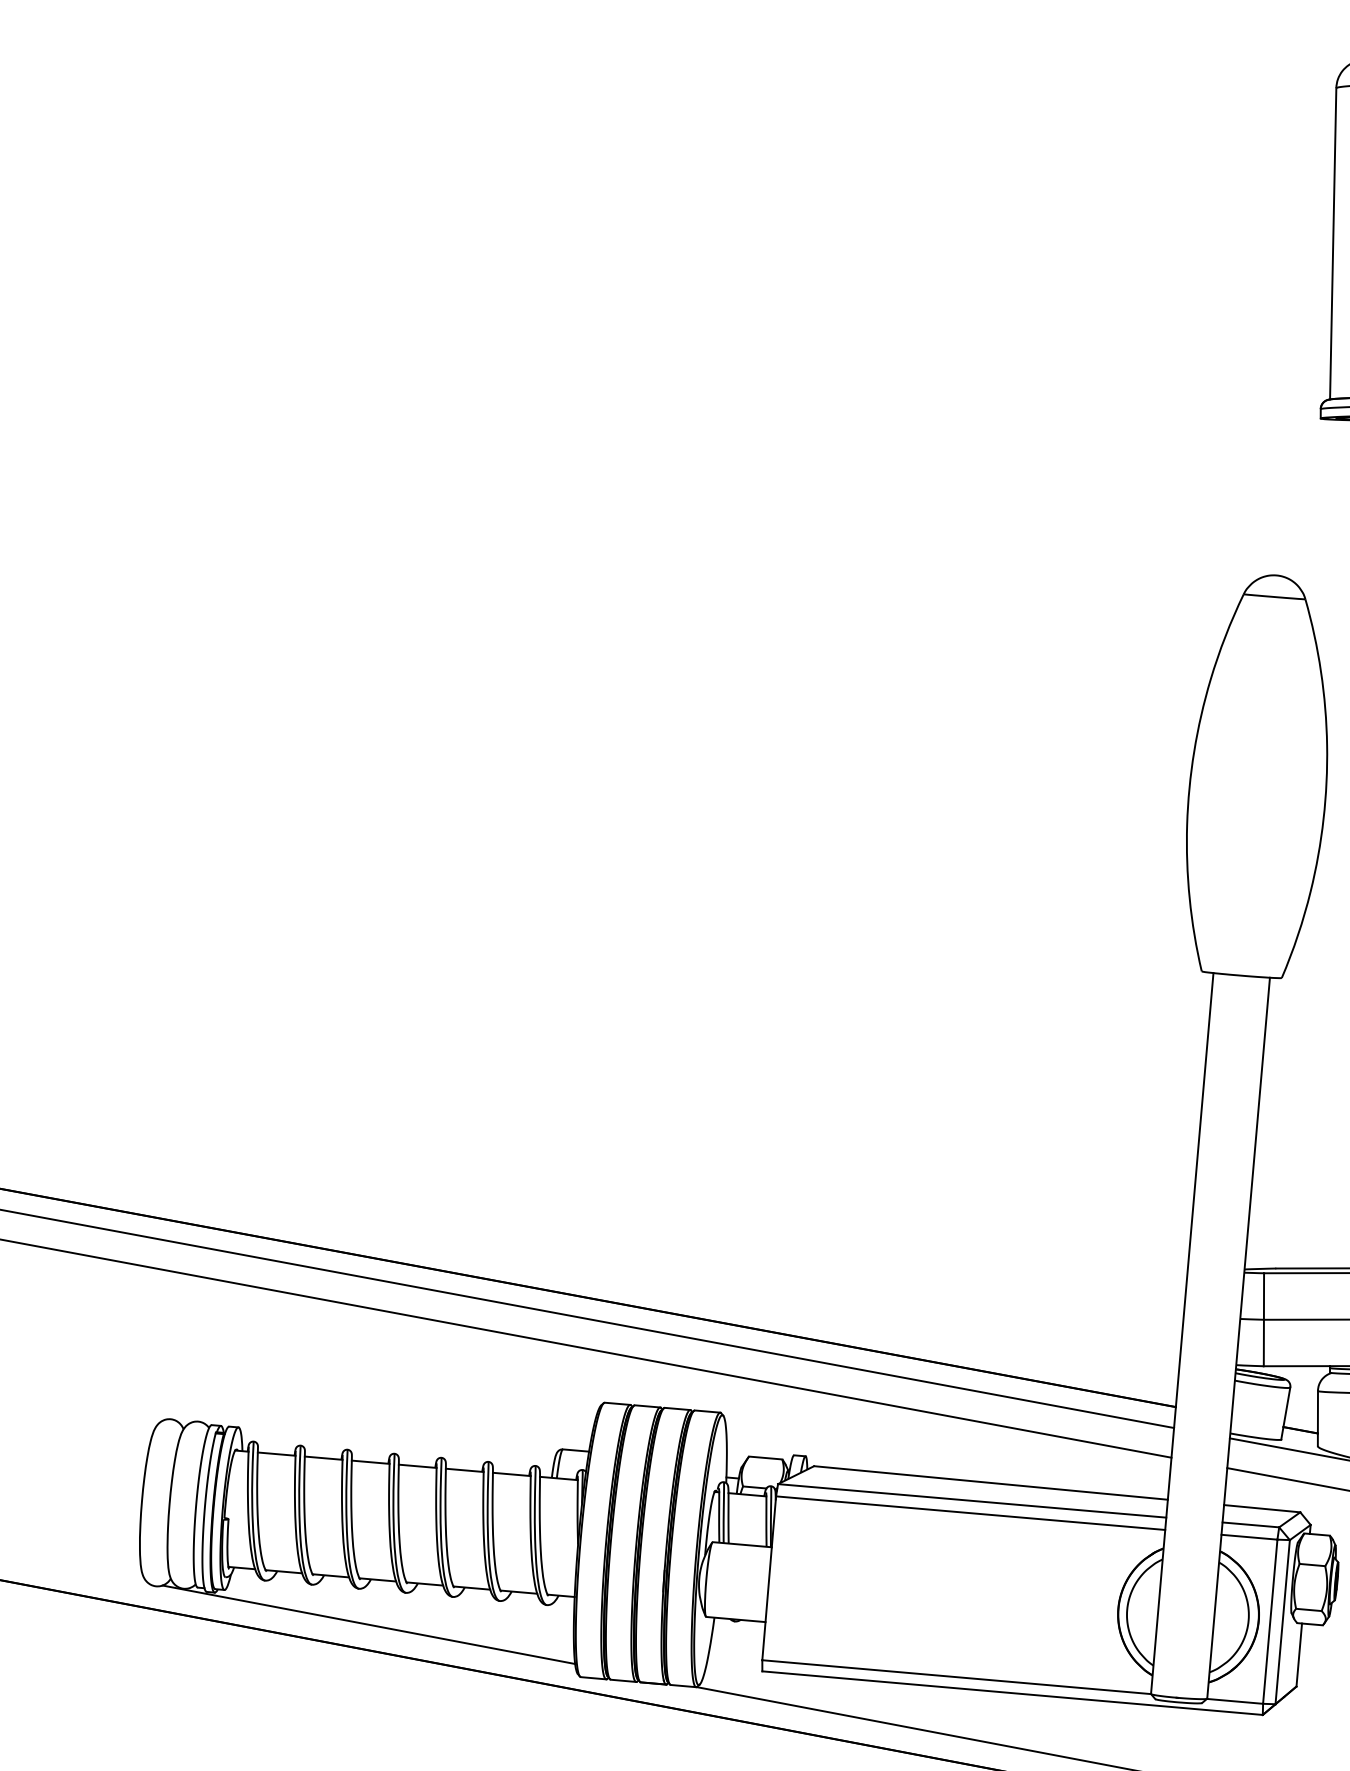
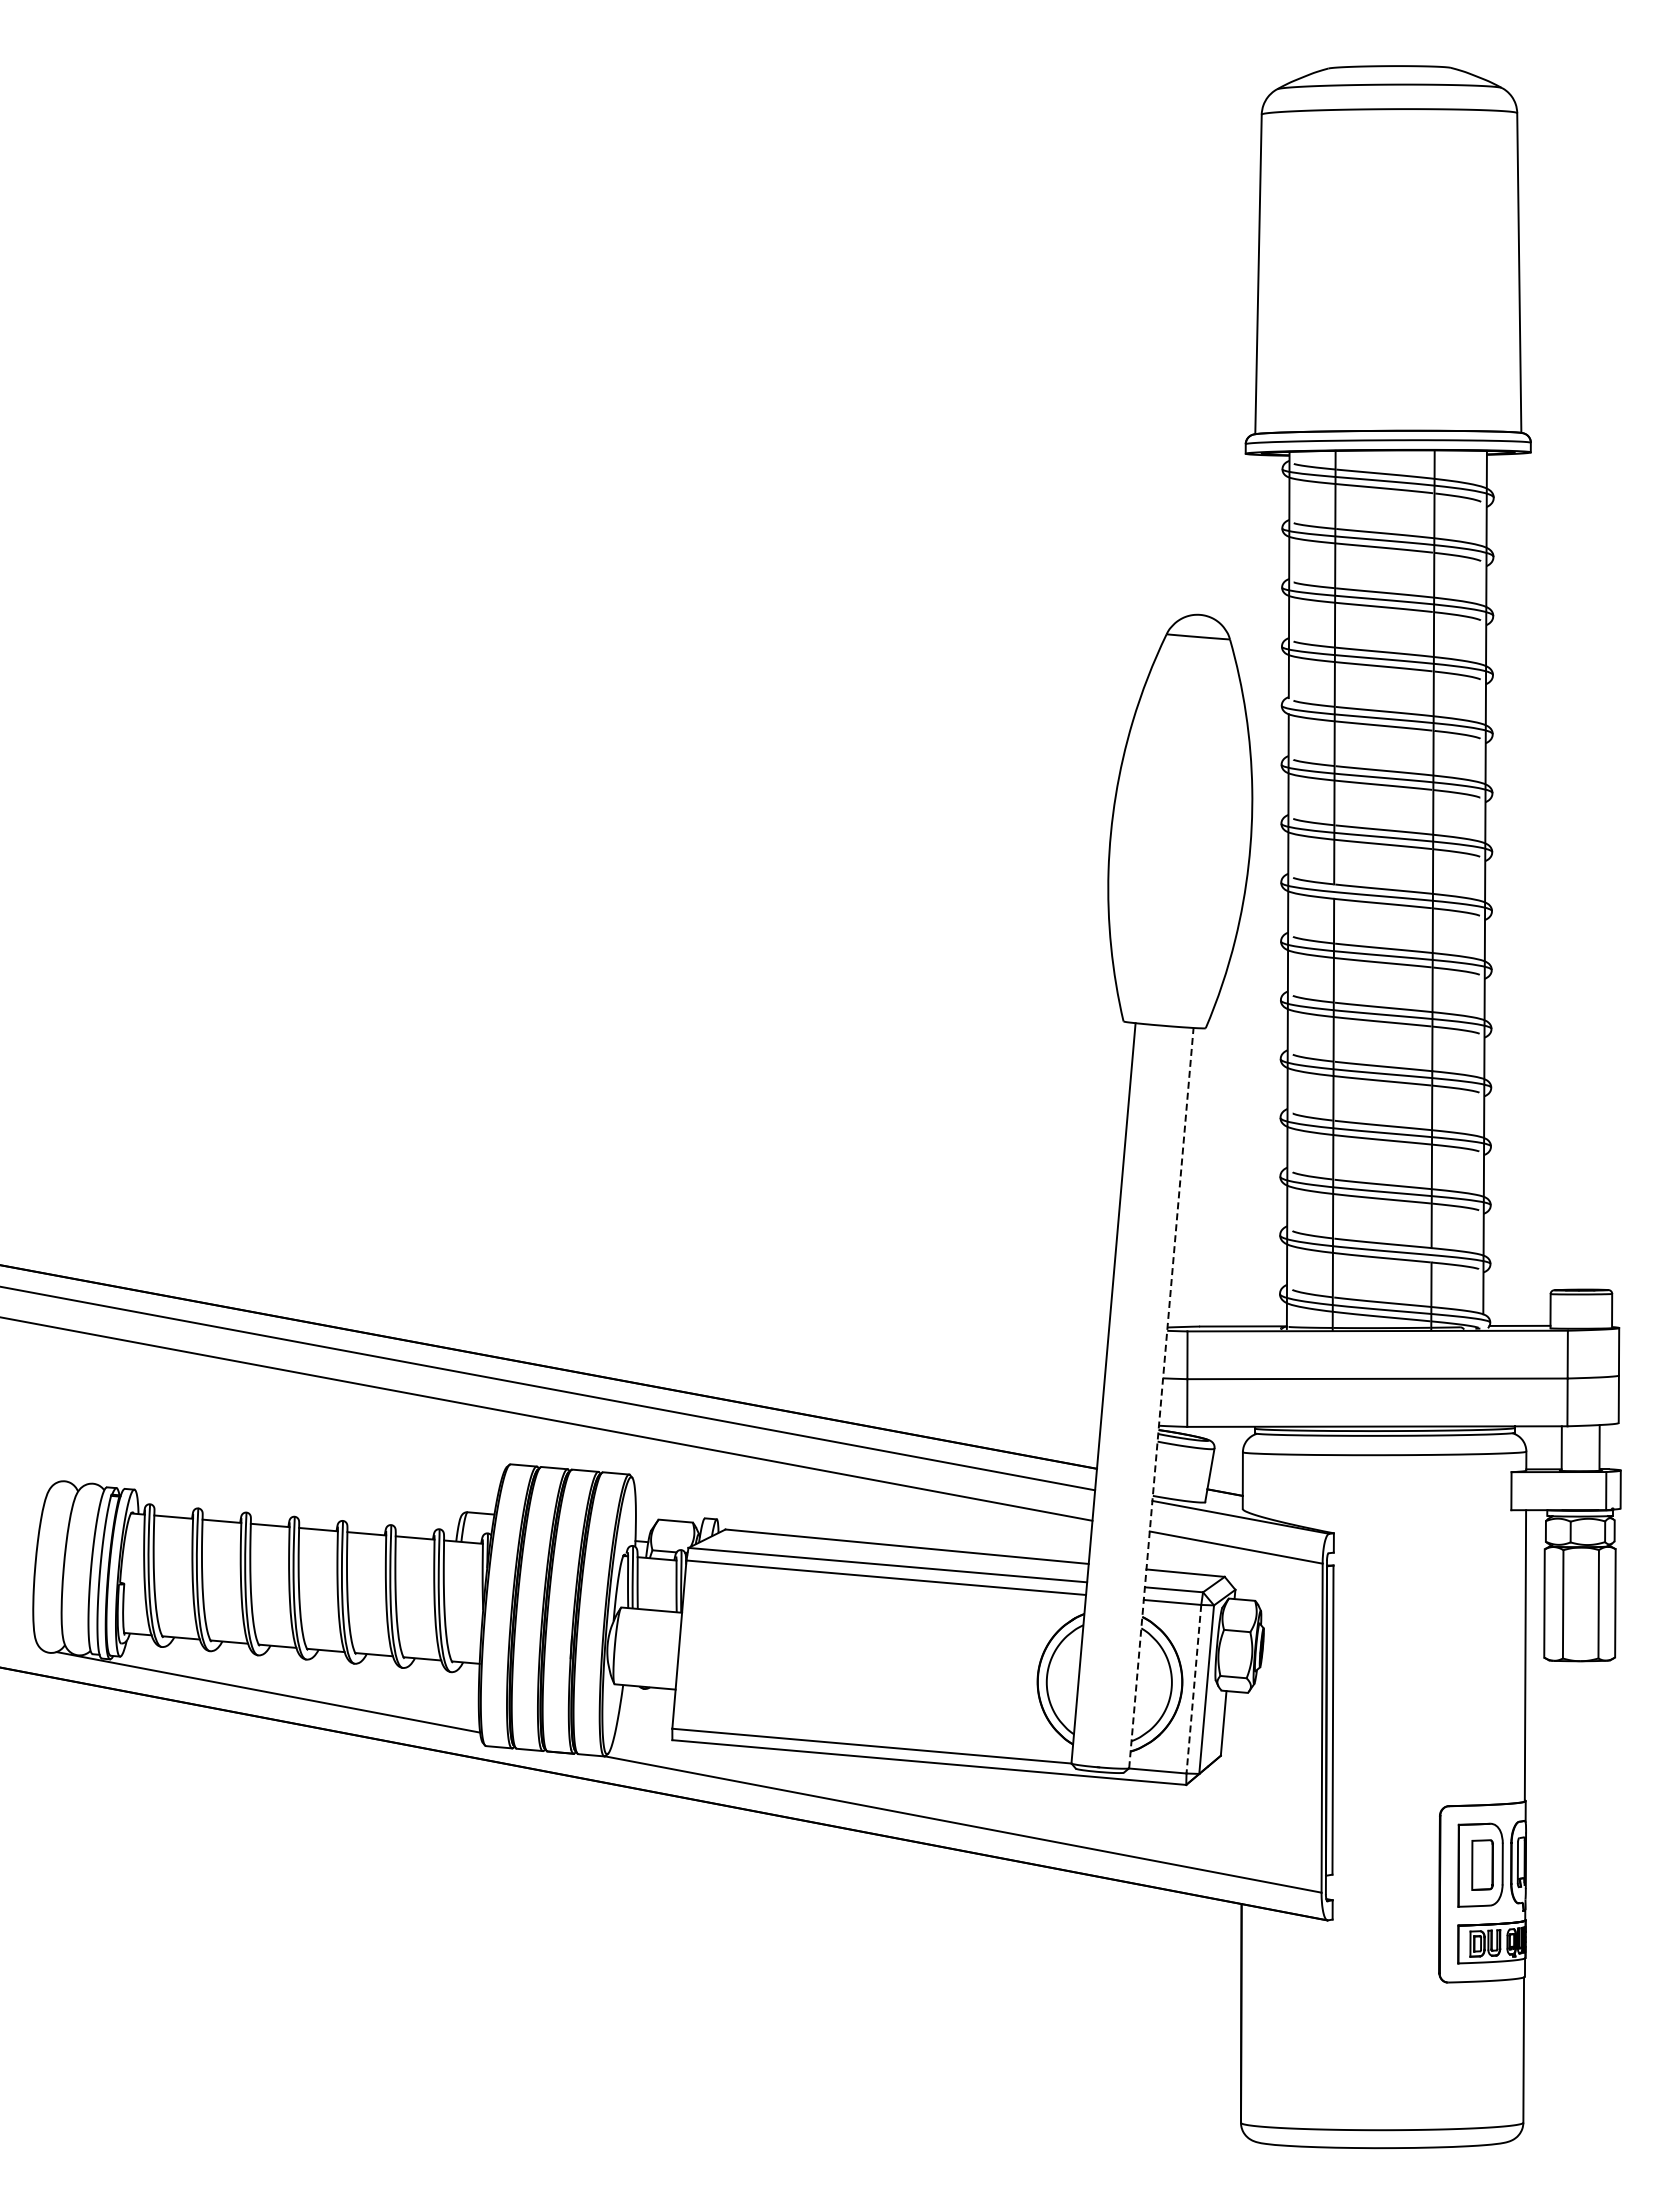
line: (1238, 1338) -> (1161, 1398), solid -> dashed
line: (1269, 1622) -> (1193, 1689), solid -> dashed

